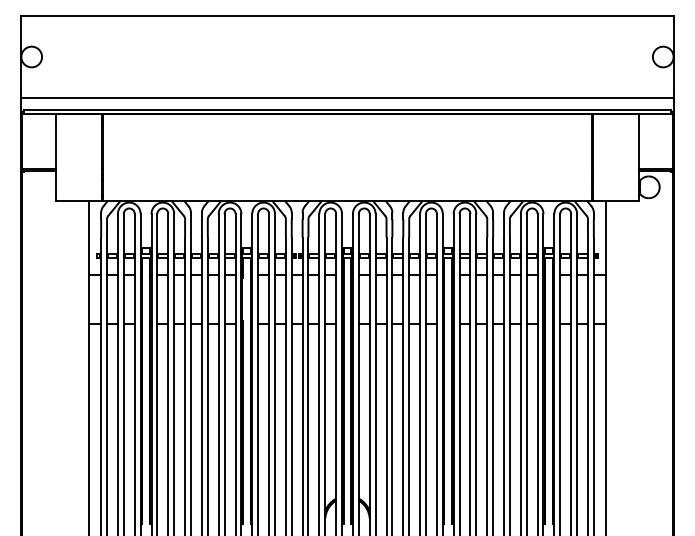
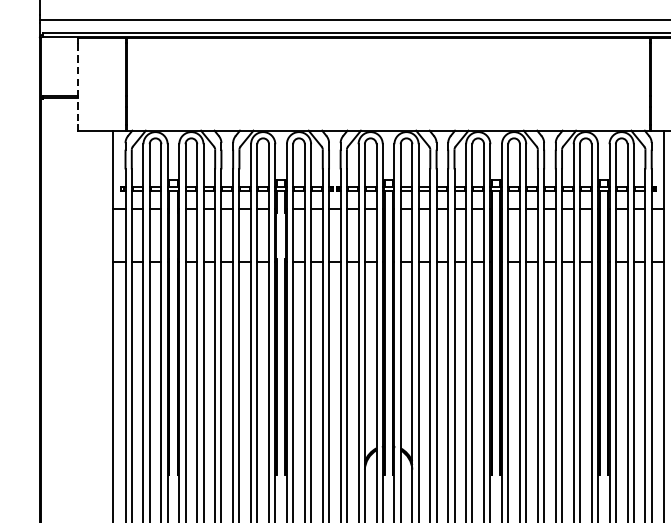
line: (56, 158) -> (77, 85), solid -> dashed

